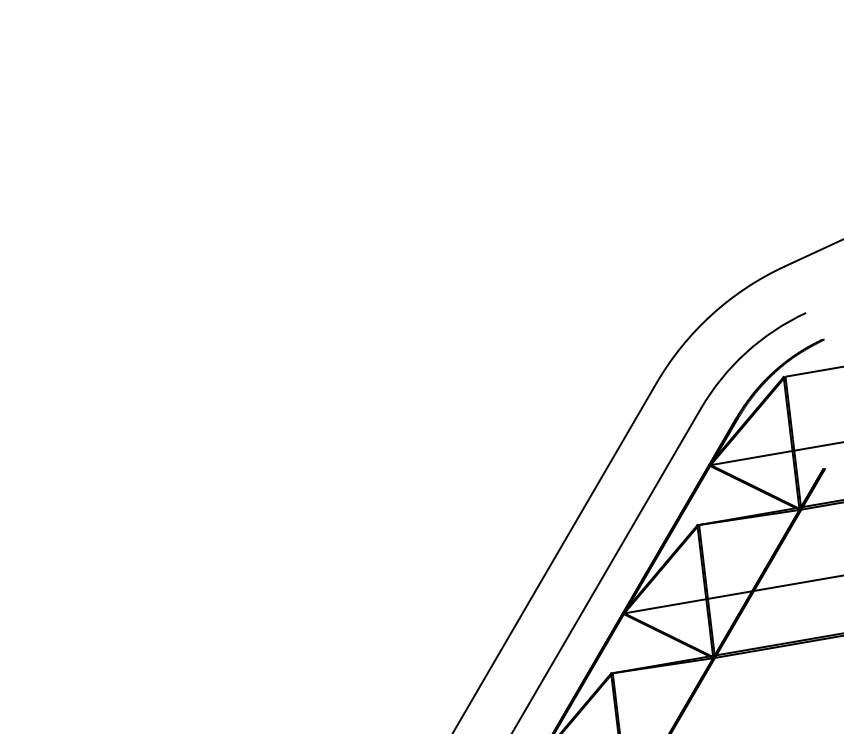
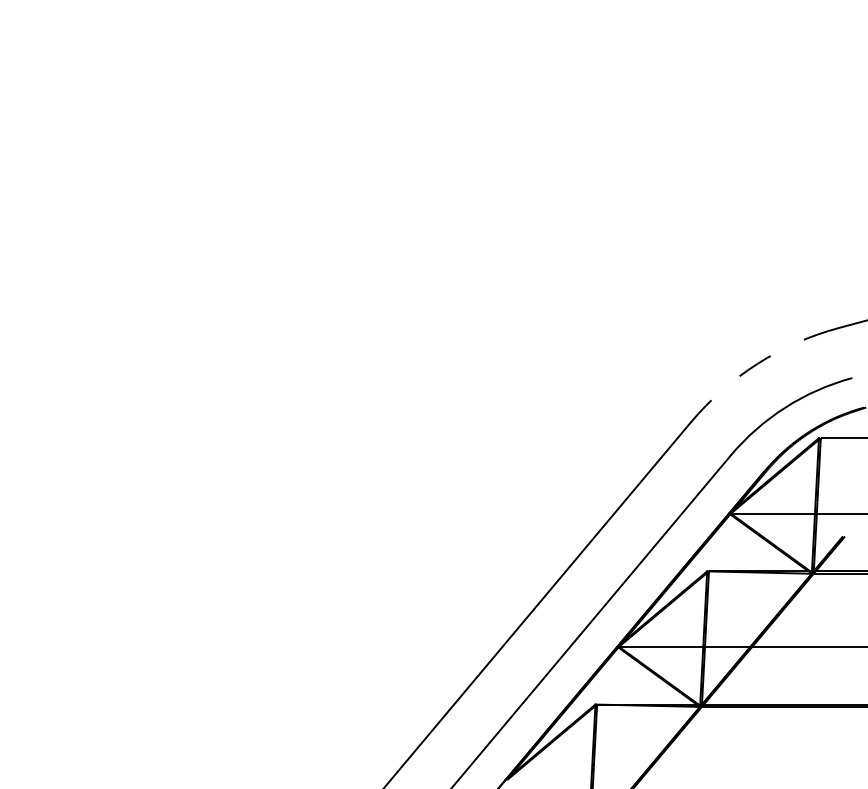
arc: (711, 314) -> (757, 363), solid -> dashed

